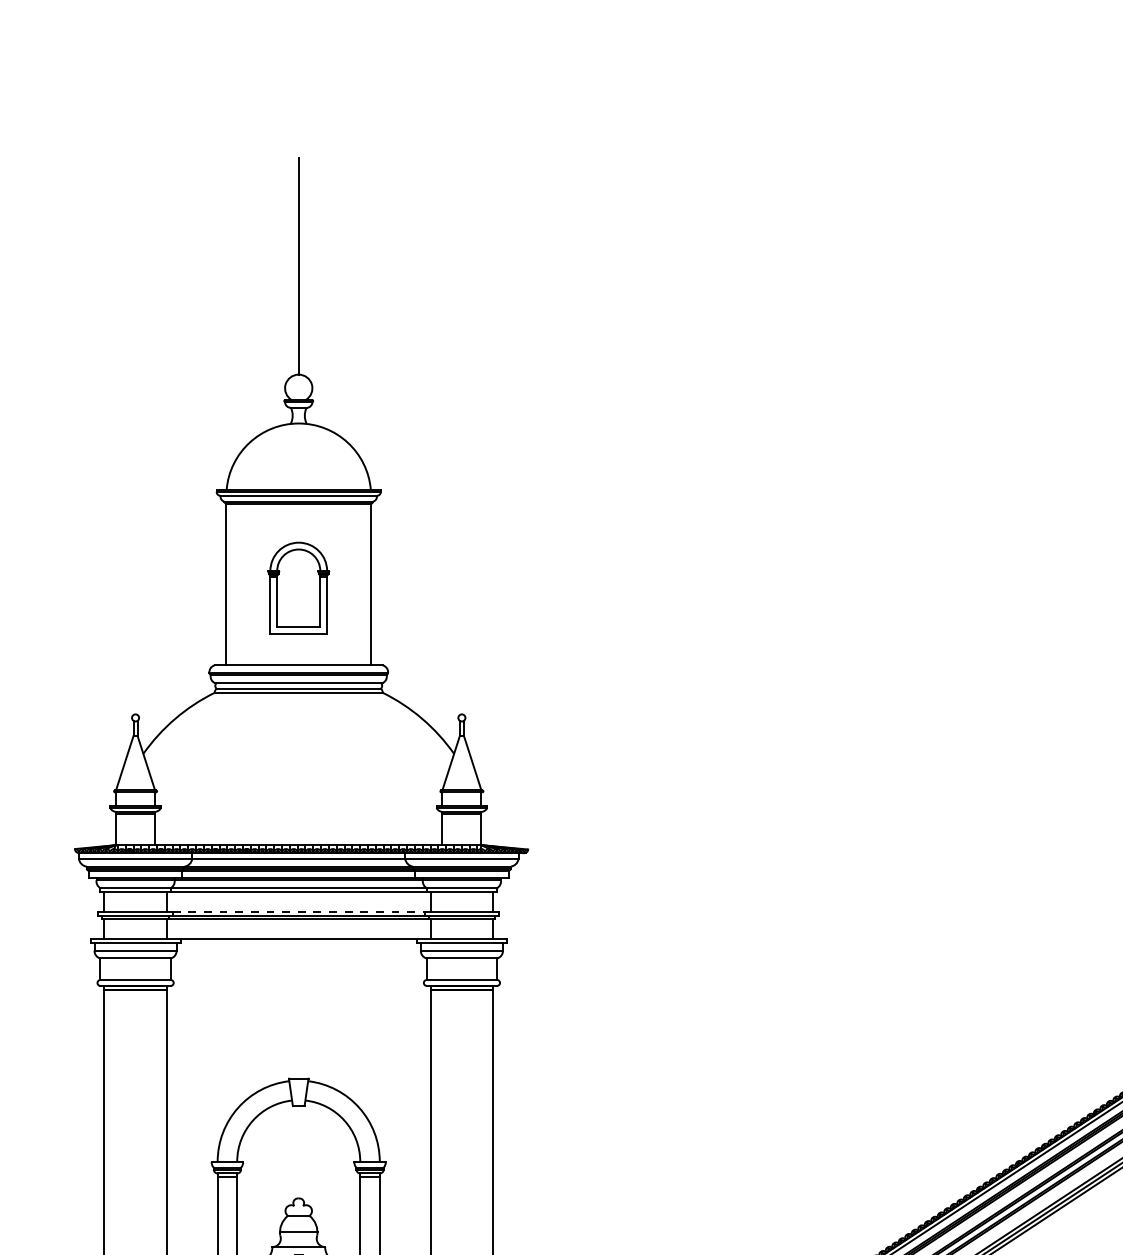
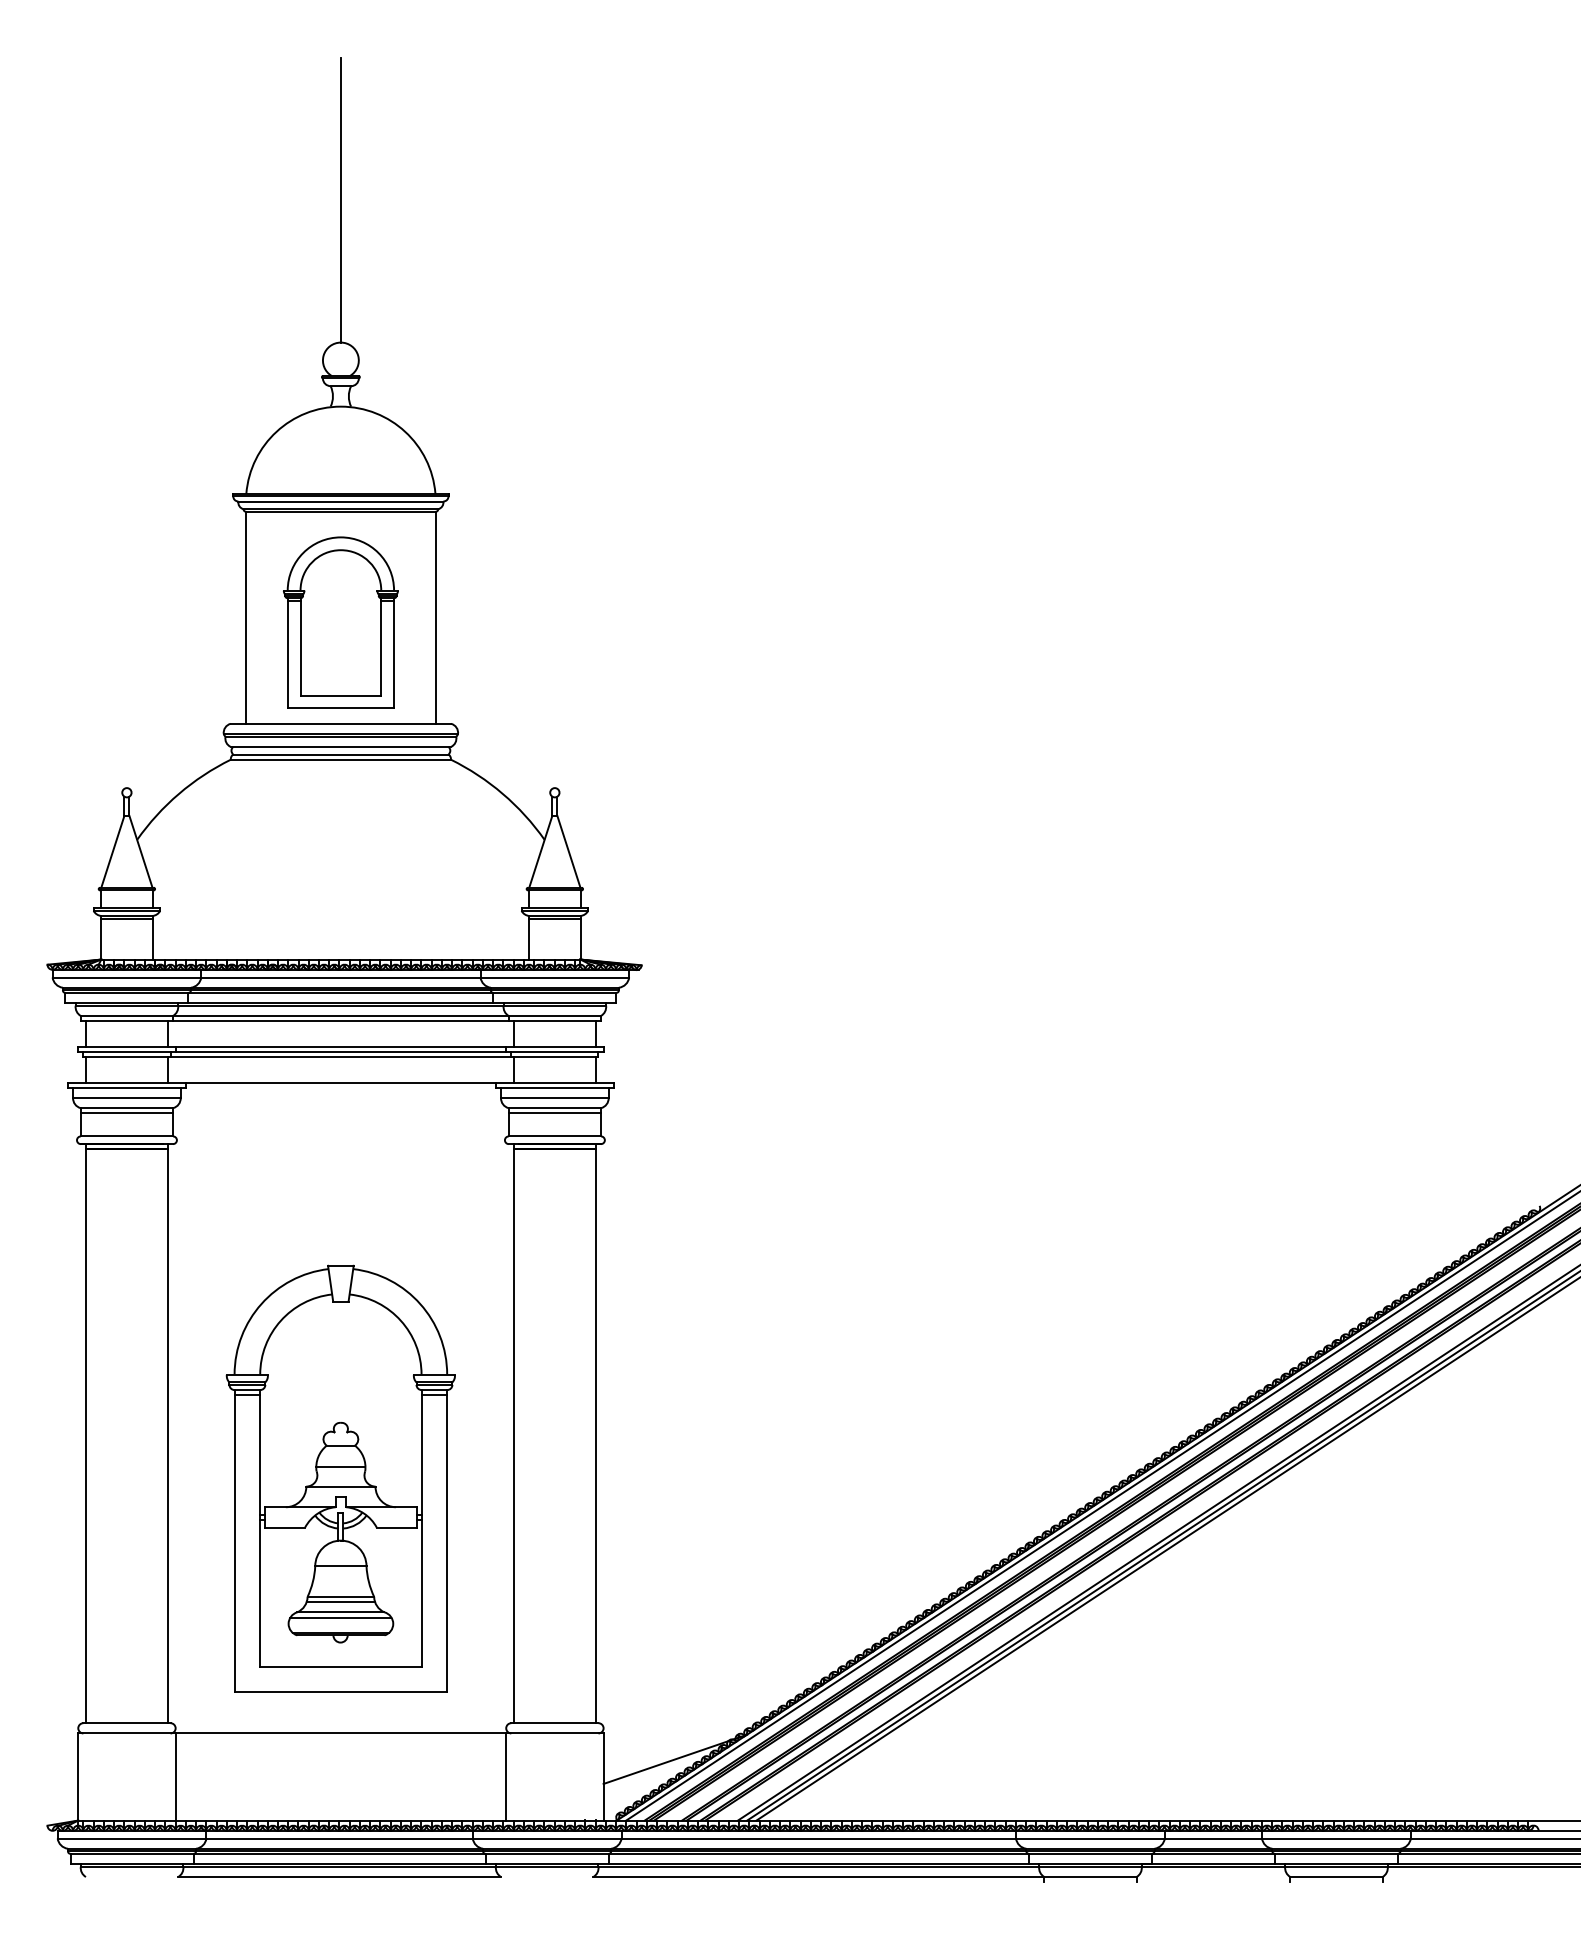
part: (298, 588) -> (340, 622), size x1.43
line: (299, 911) -> (341, 1046), dashed -> solid
line: (135, 962) -> (126, 1113), added
line: (461, 962) -> (554, 1113), added

